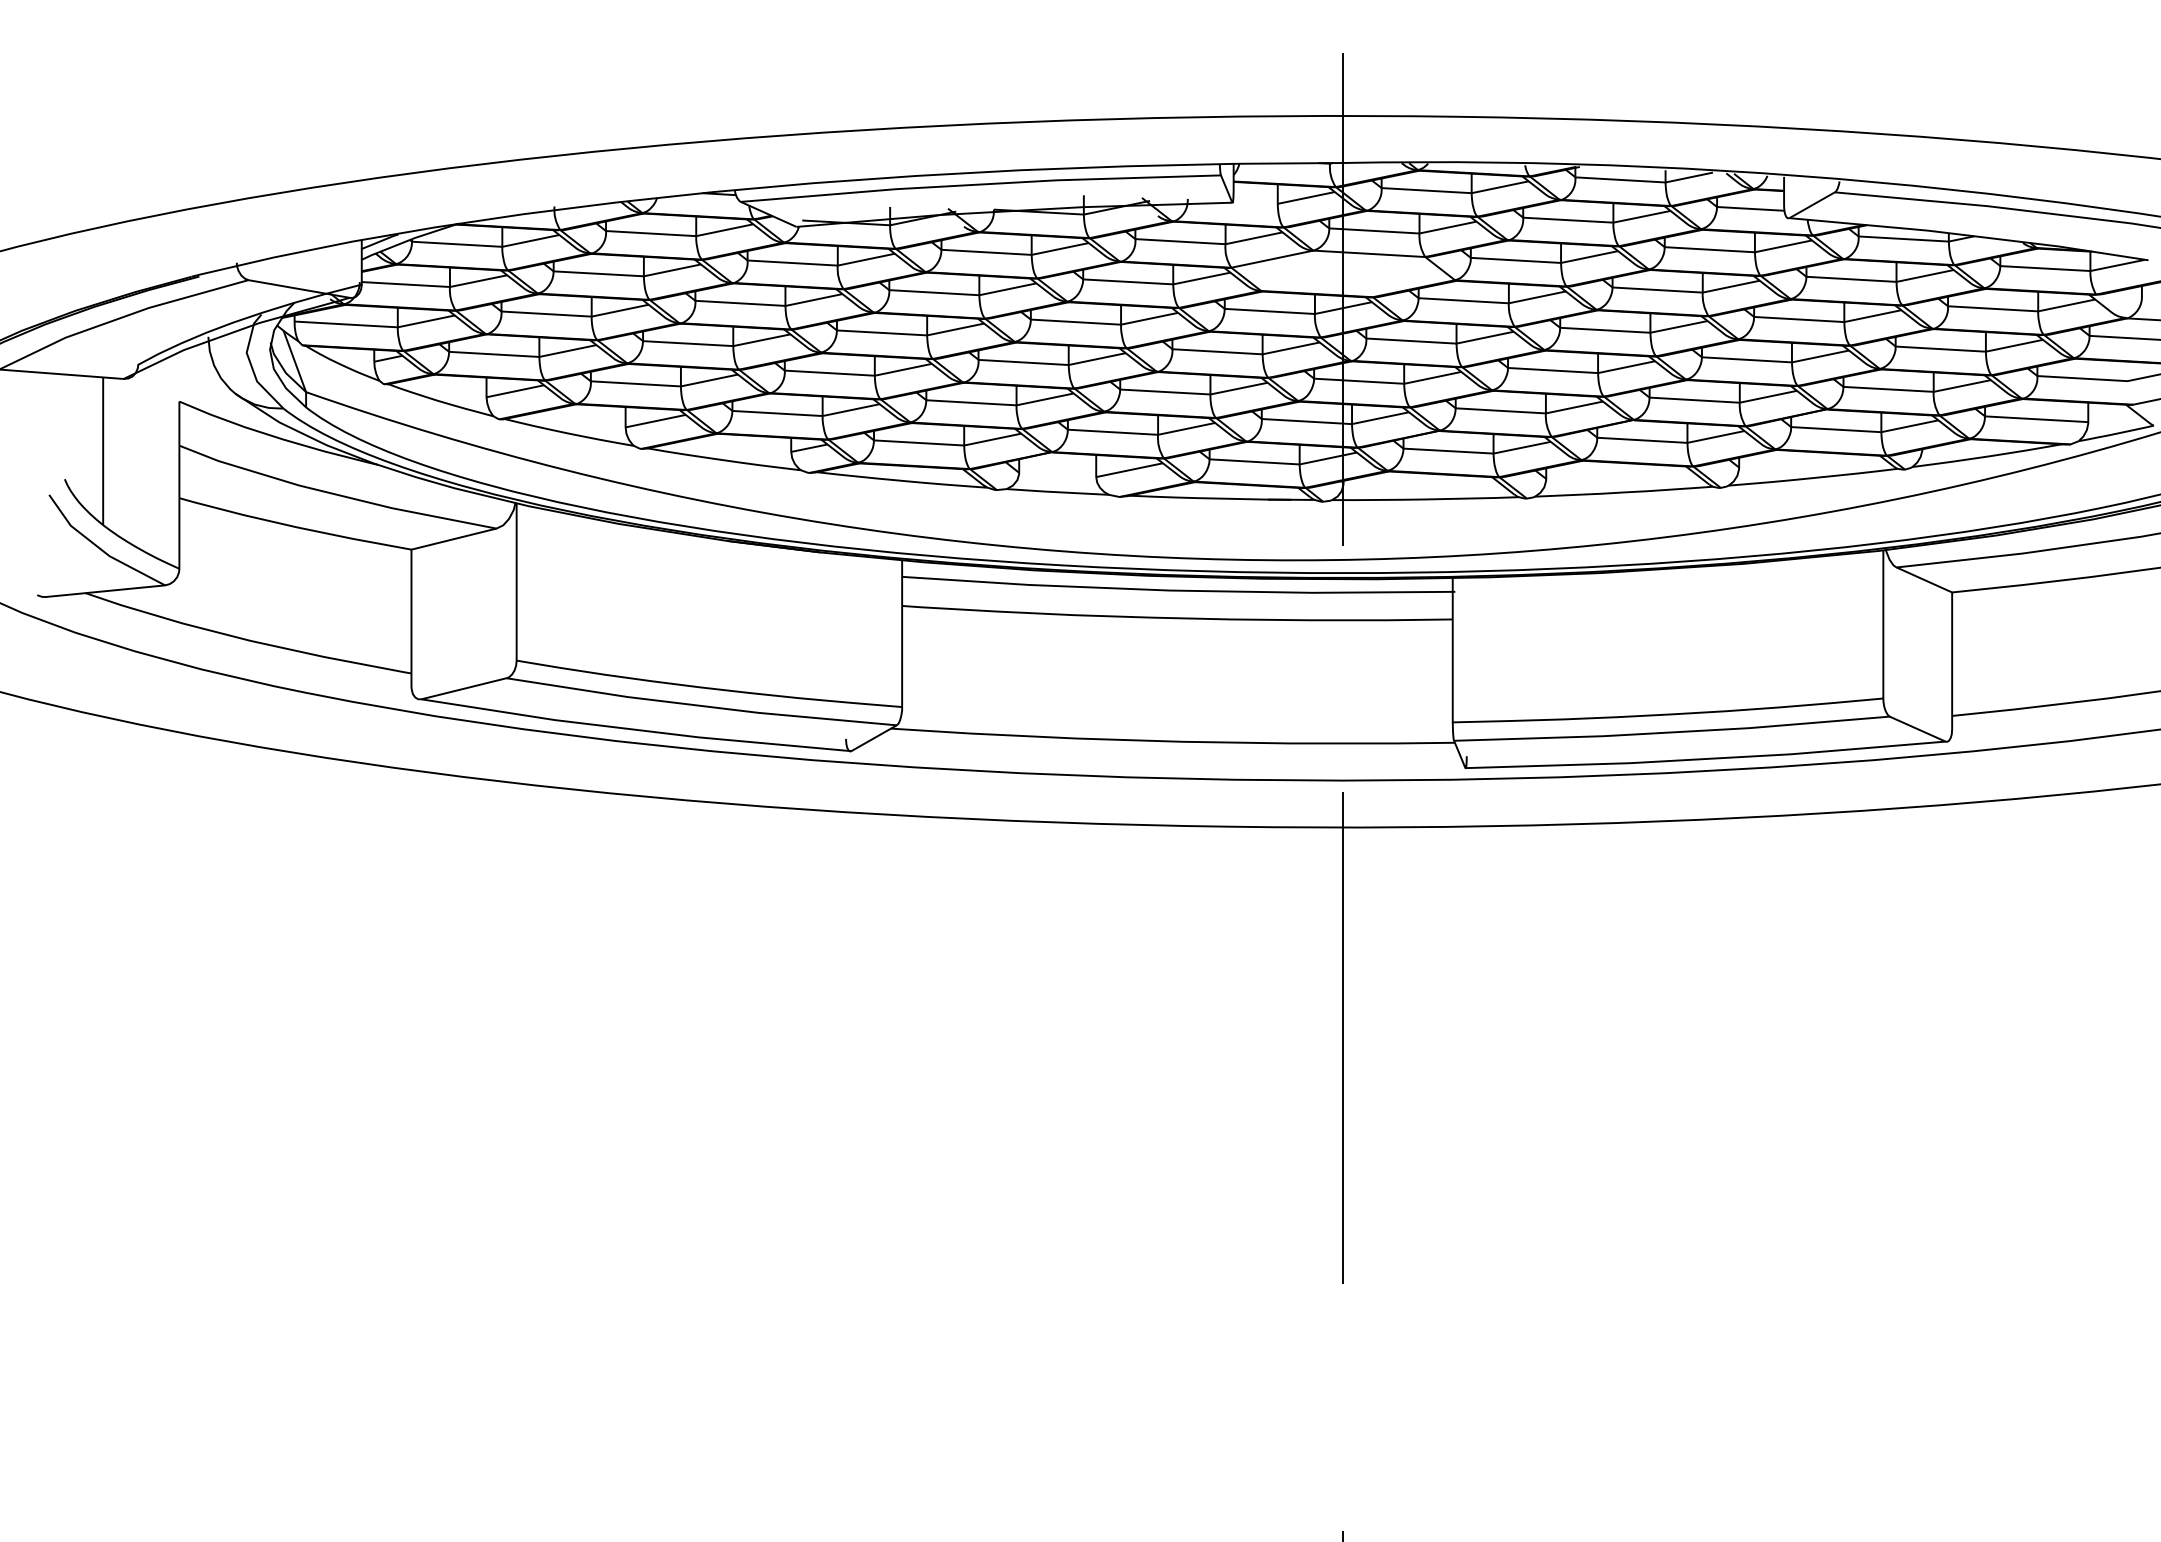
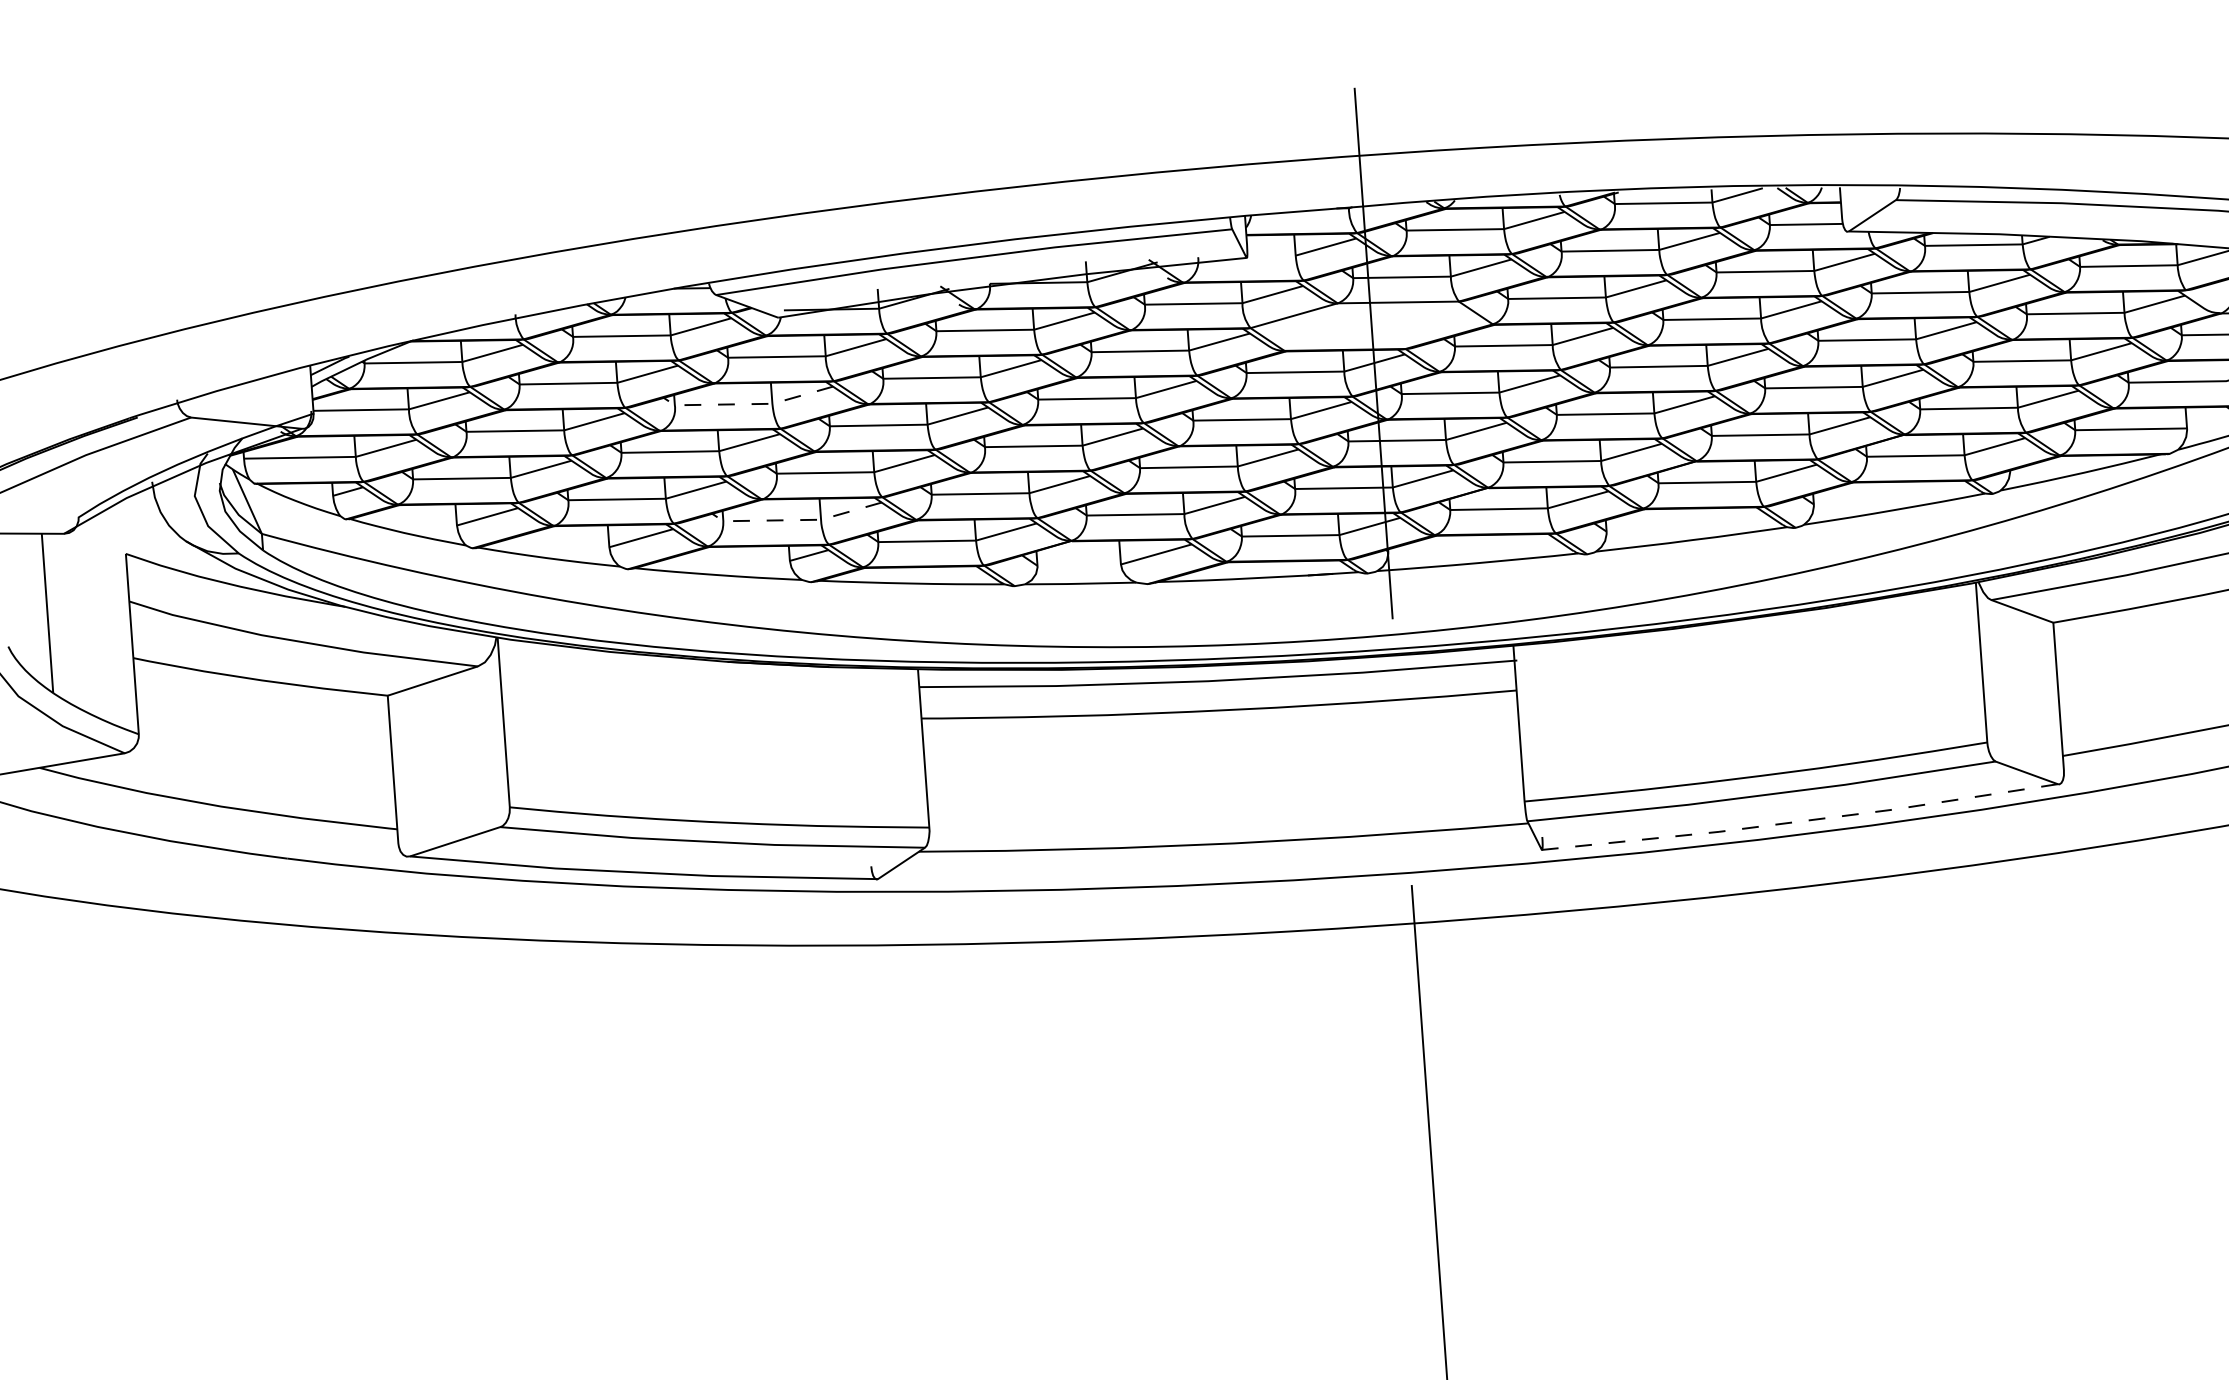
line: (762, 304) -> (747, 404), solid -> dashed
line: (799, 414) -> (795, 519), solid -> dashed
line: (1705, 759) -> (1800, 822), solid -> dashed

